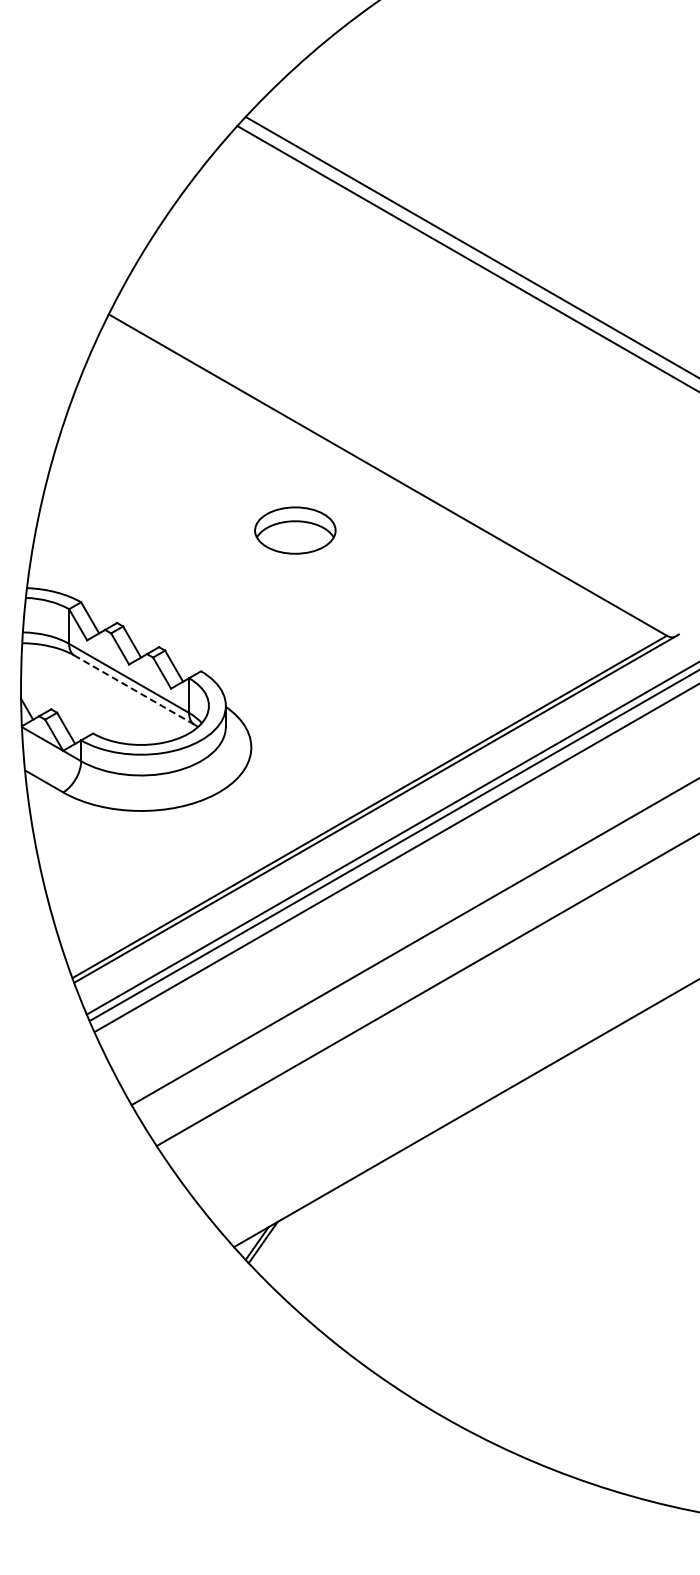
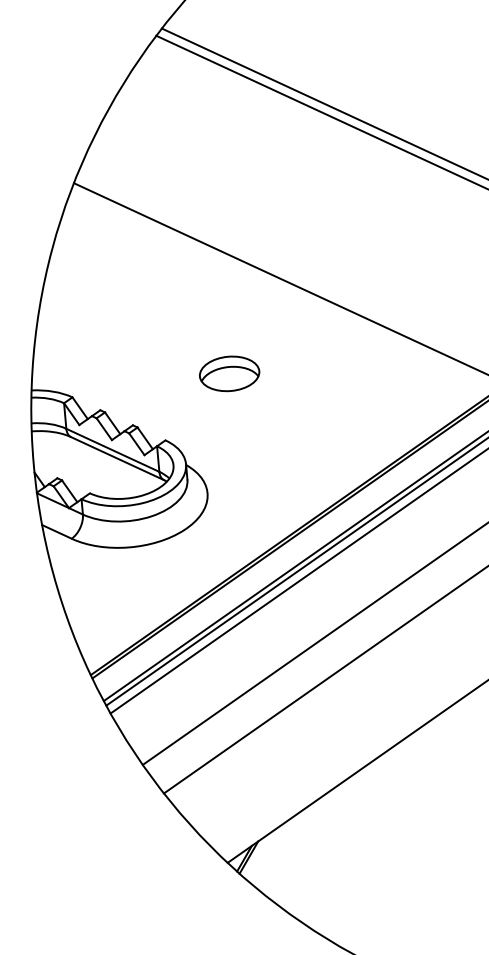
part: (295, 530) -> (229, 373), moved
line: (133, 689) -> (116, 458), dashed -> solid

